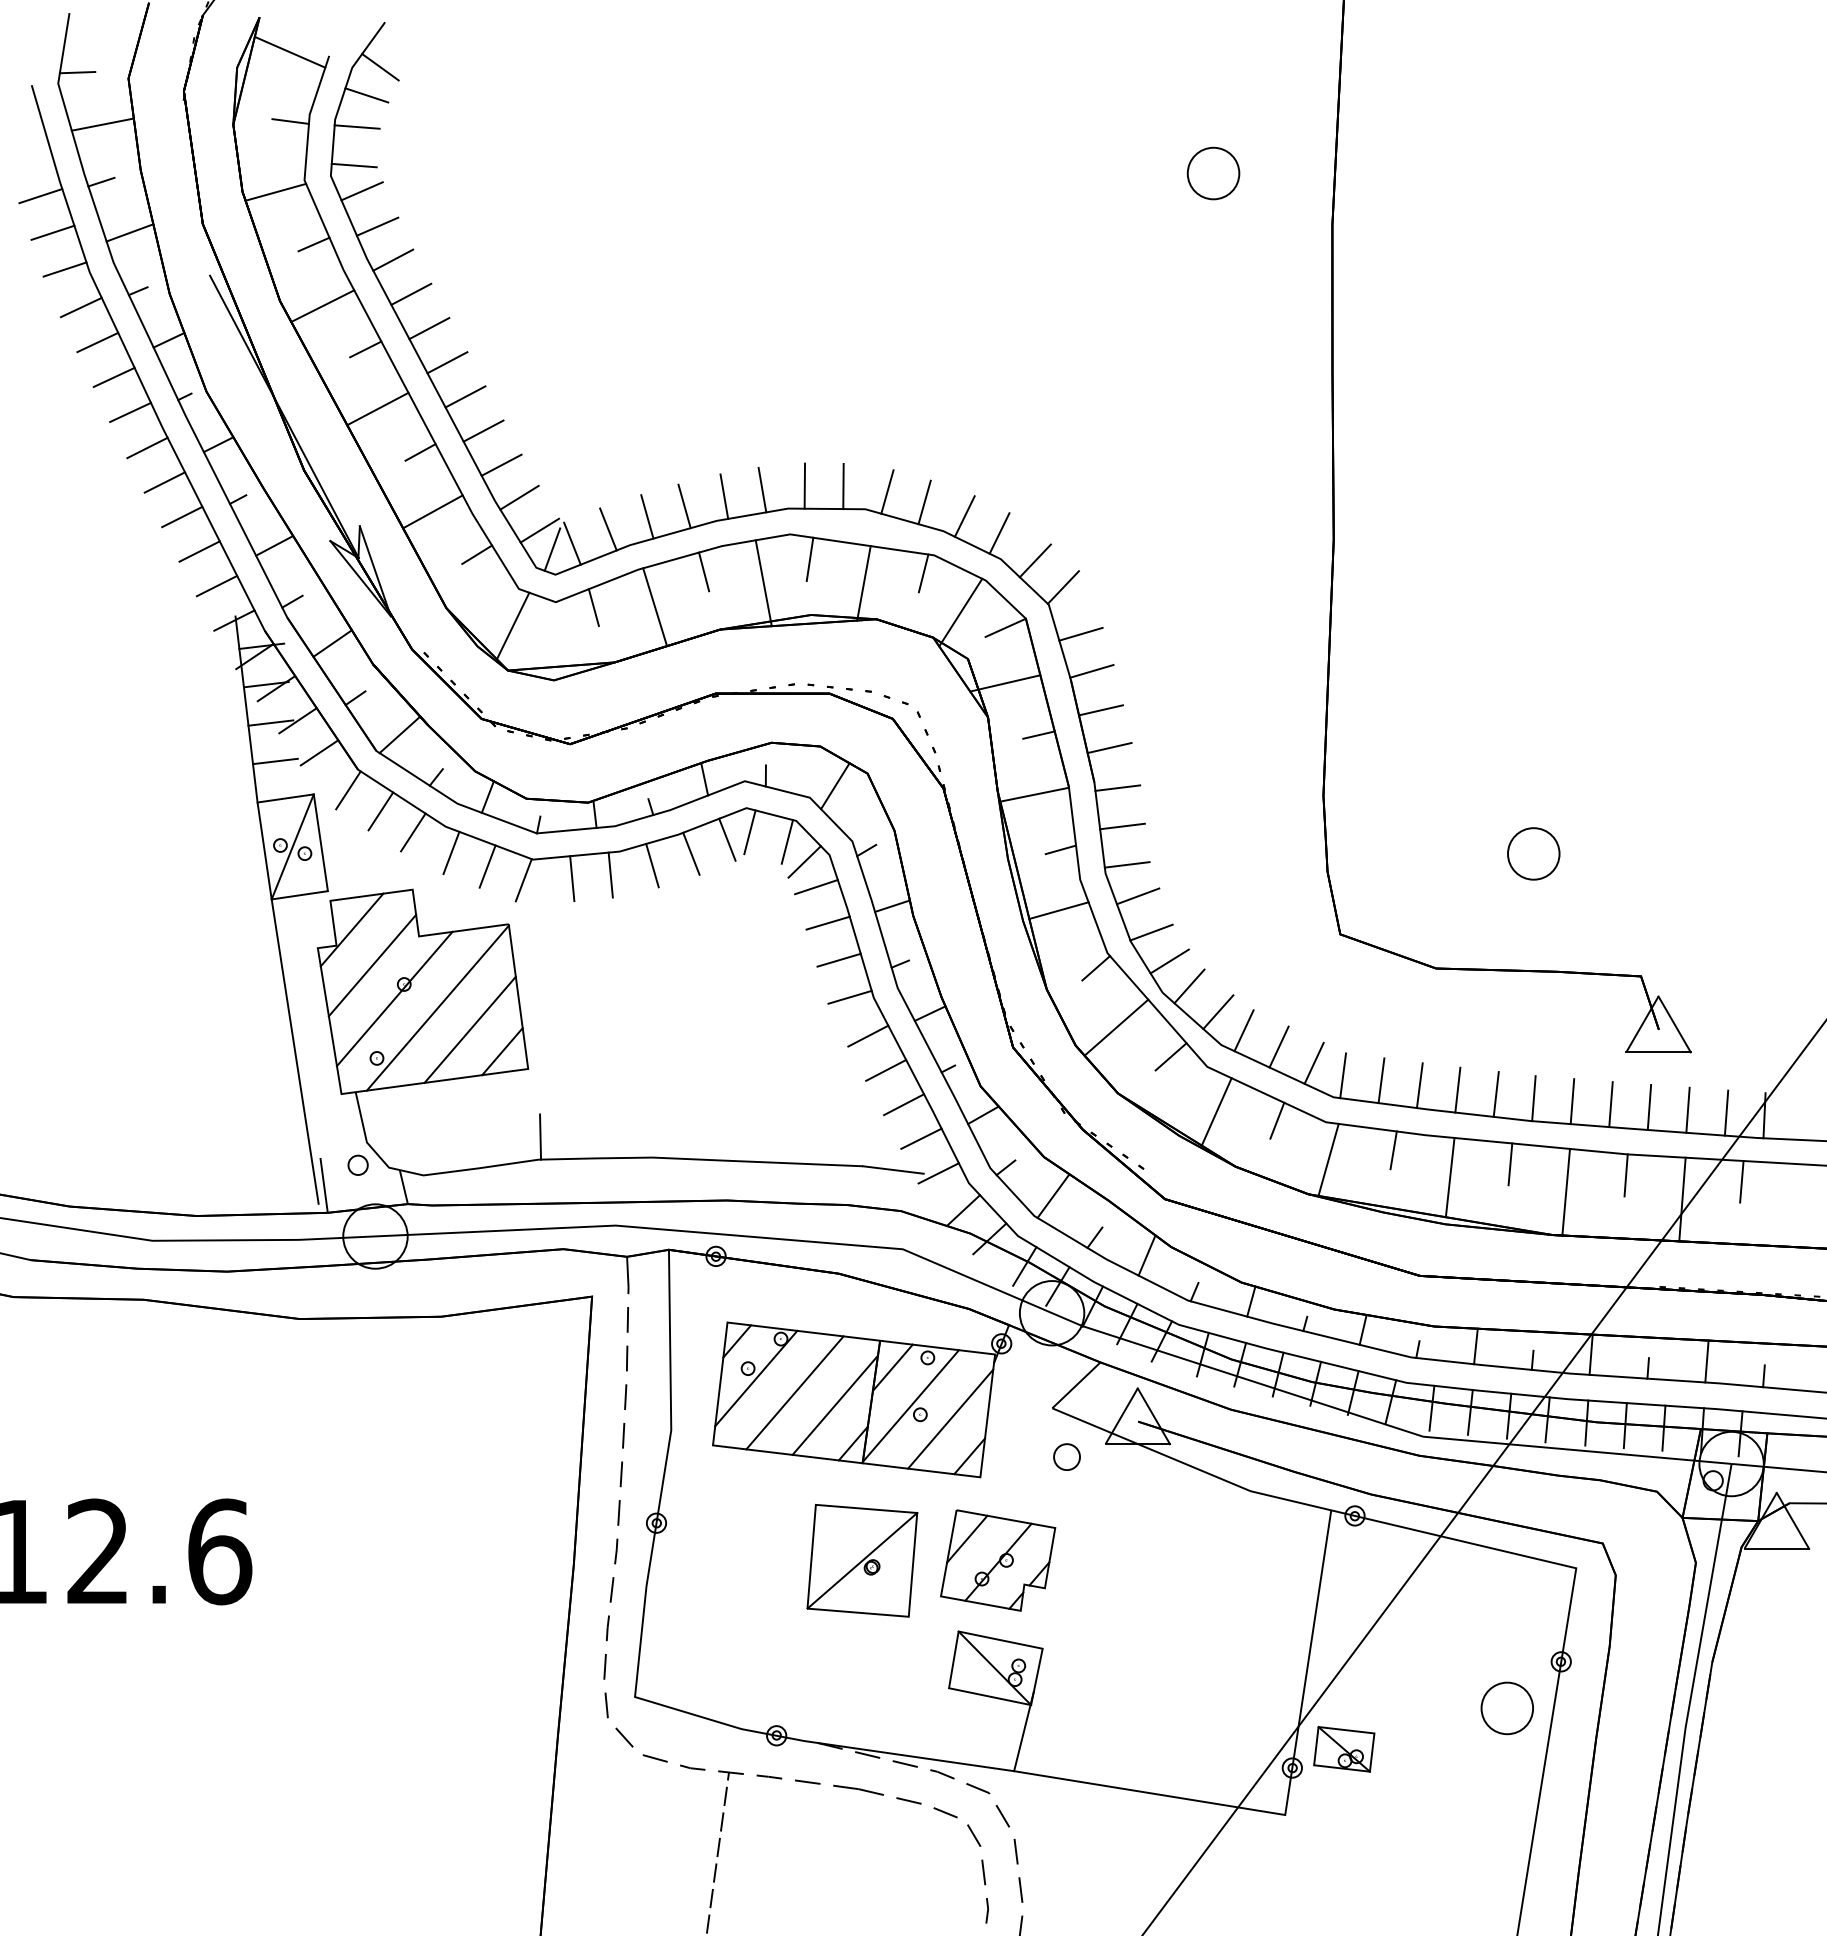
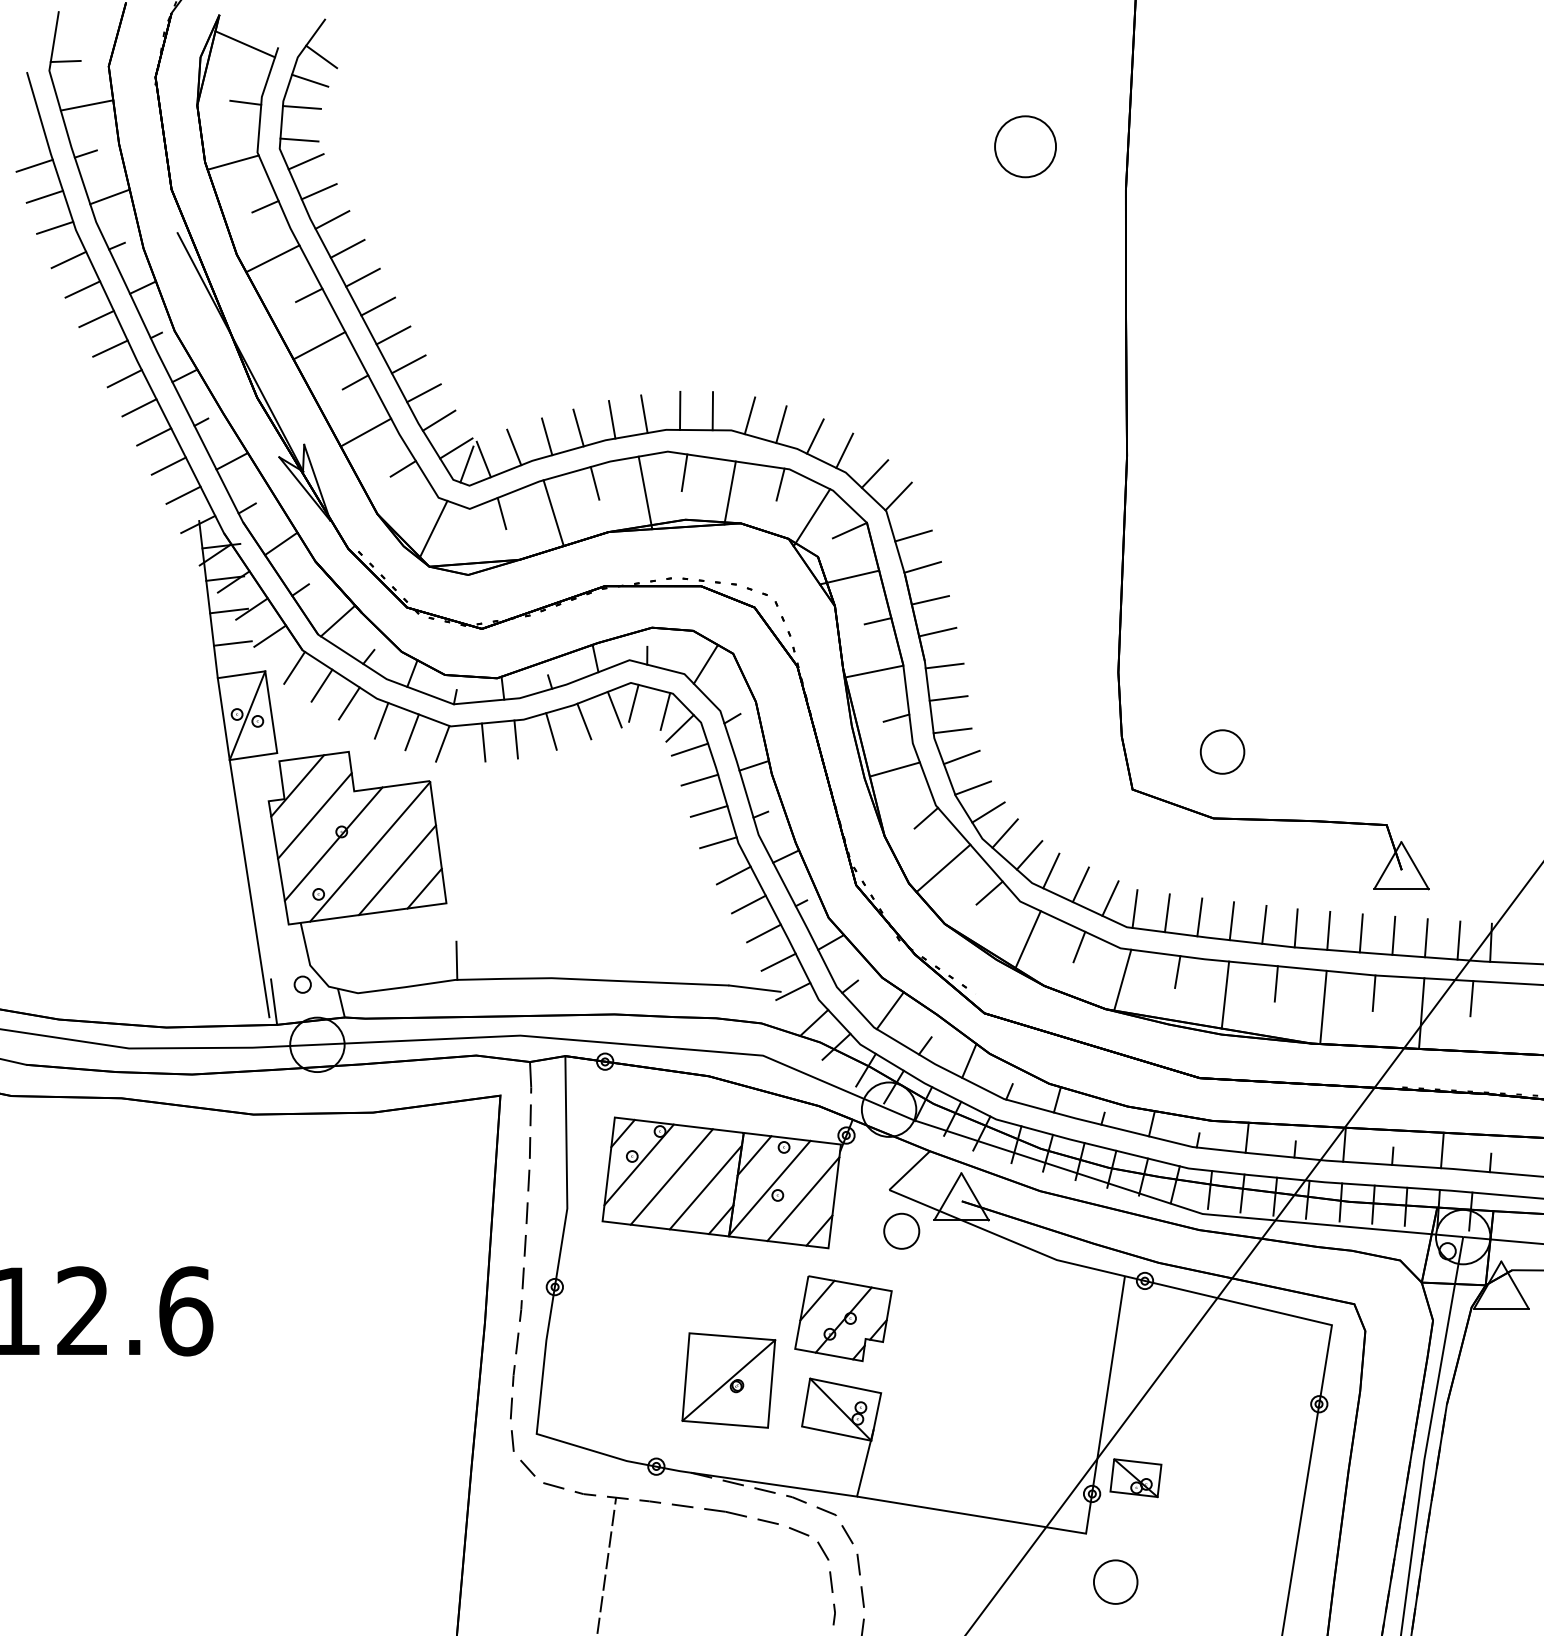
part: (1213, 173) -> (1025, 146), size x1.4
part: (1533, 853) -> (1222, 751), moved
part: (1066, 1456) -> (901, 1230), size x1.6
part: (862, 1560) -> (728, 1380), moved
part: (1506, 1708) -> (1115, 1582), moved

